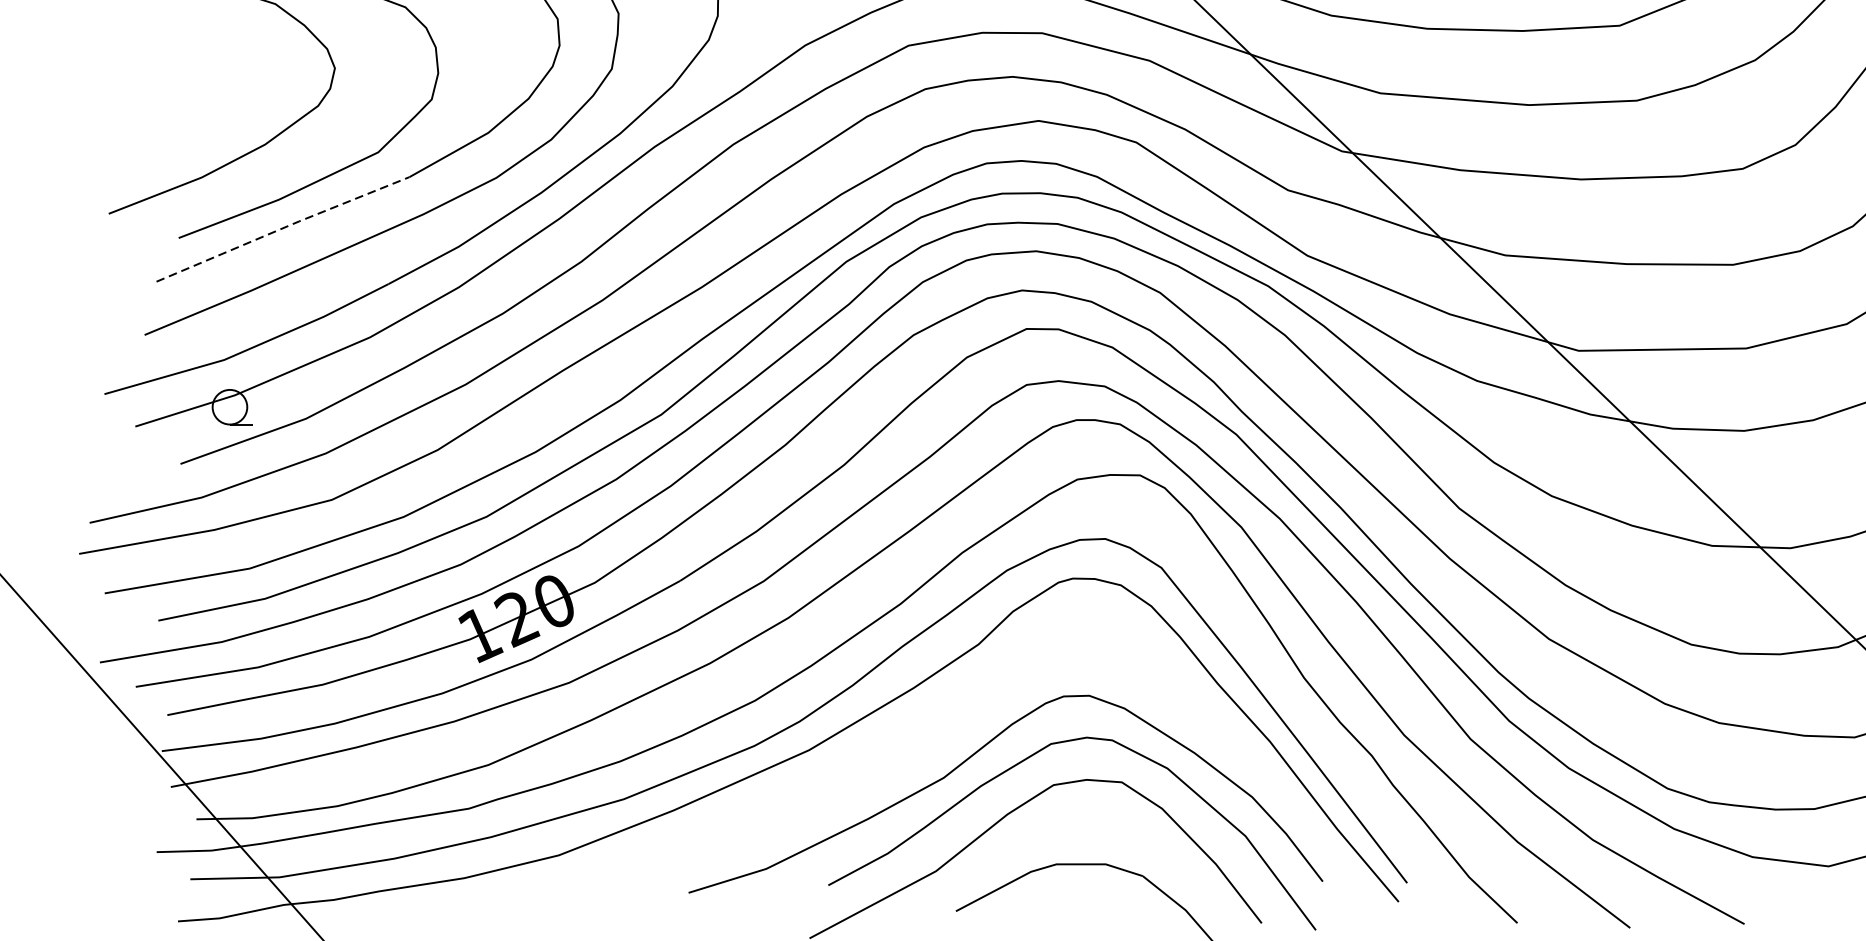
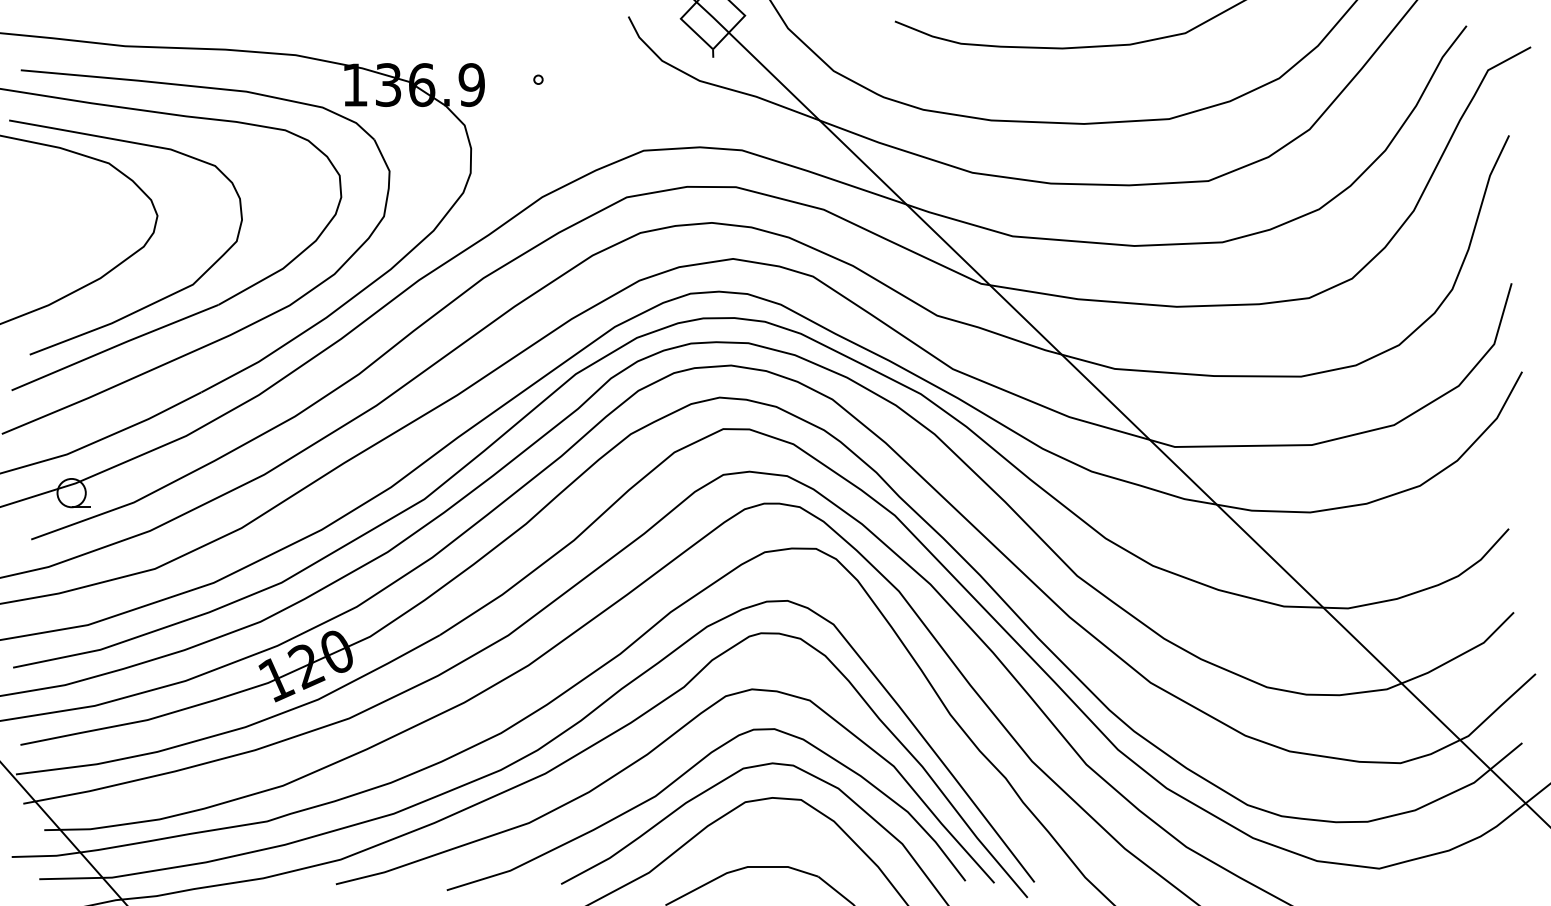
line: (283, 227) -> (115, 346), dashed -> solid
curve: (932, 729) -> (646, 756), added

